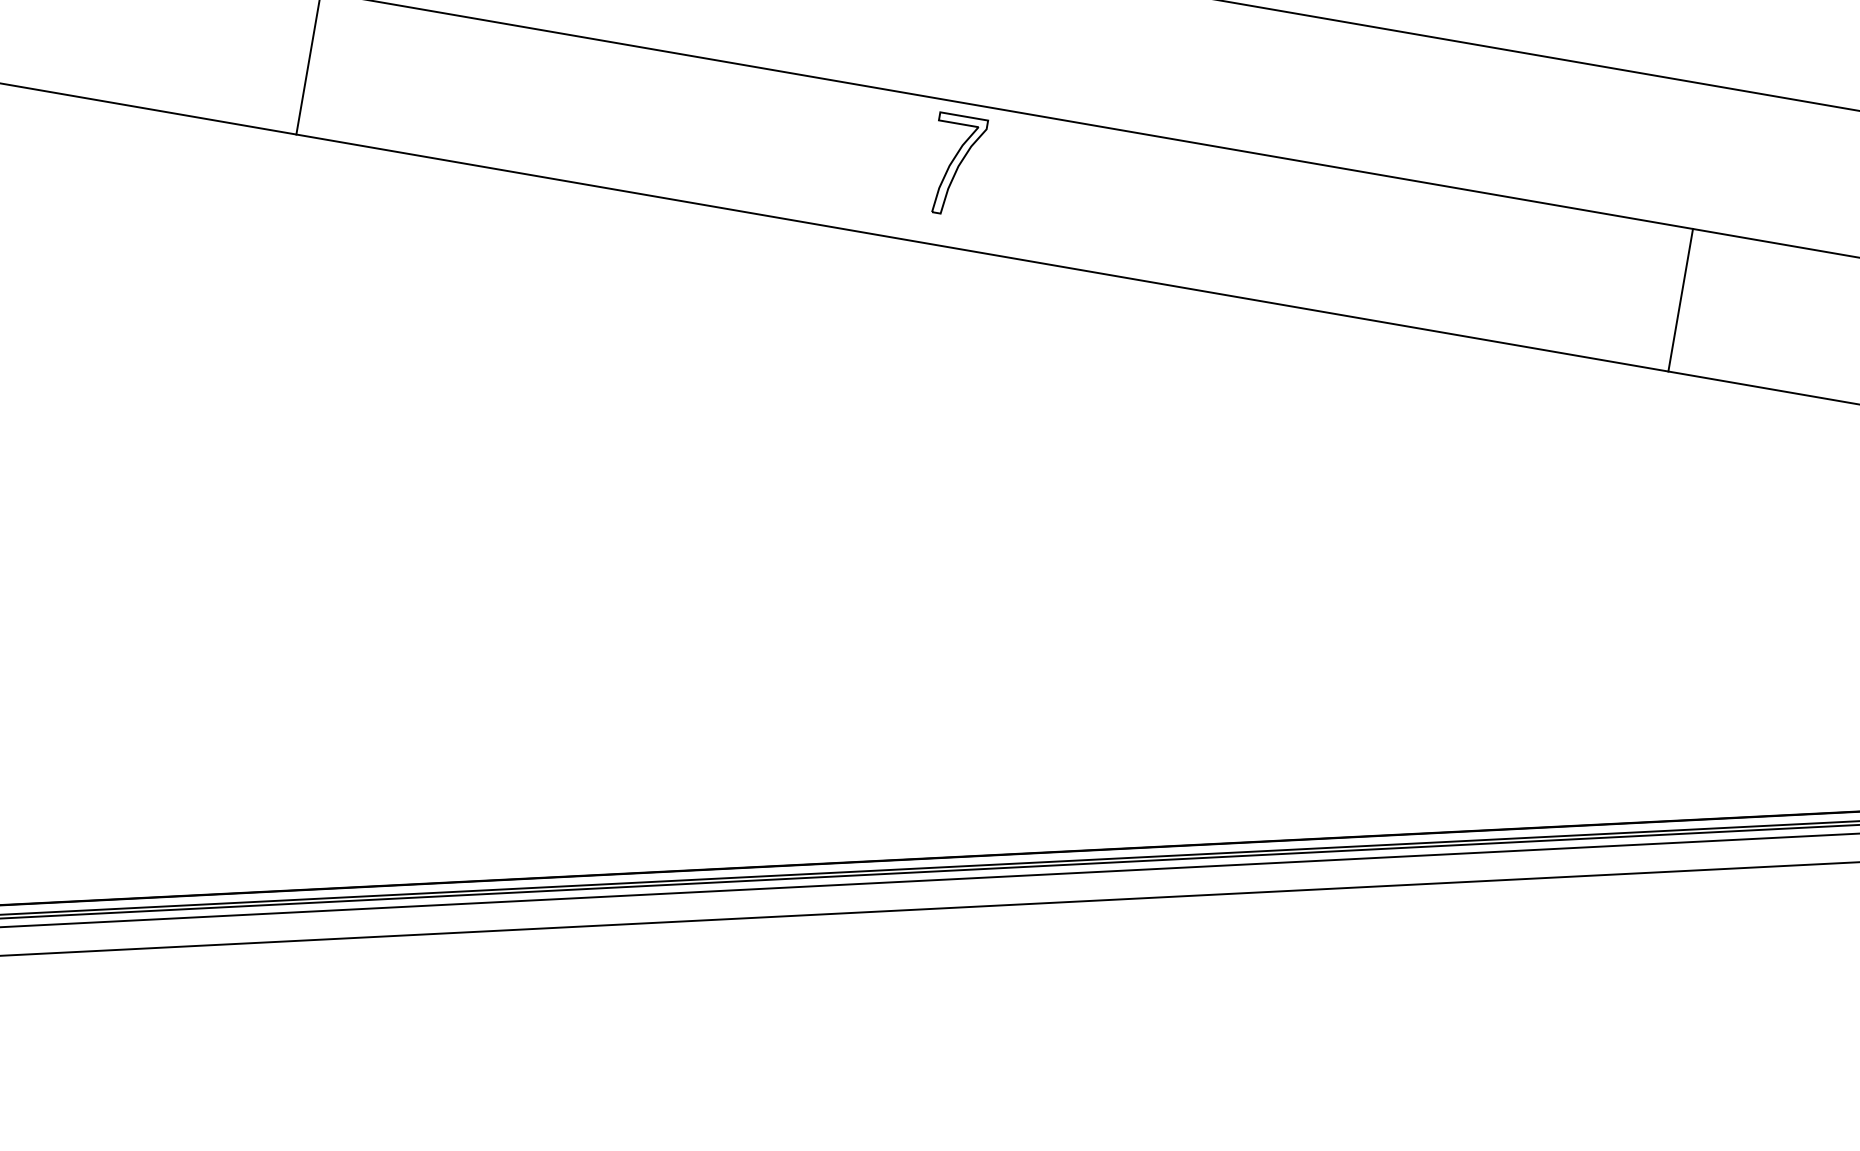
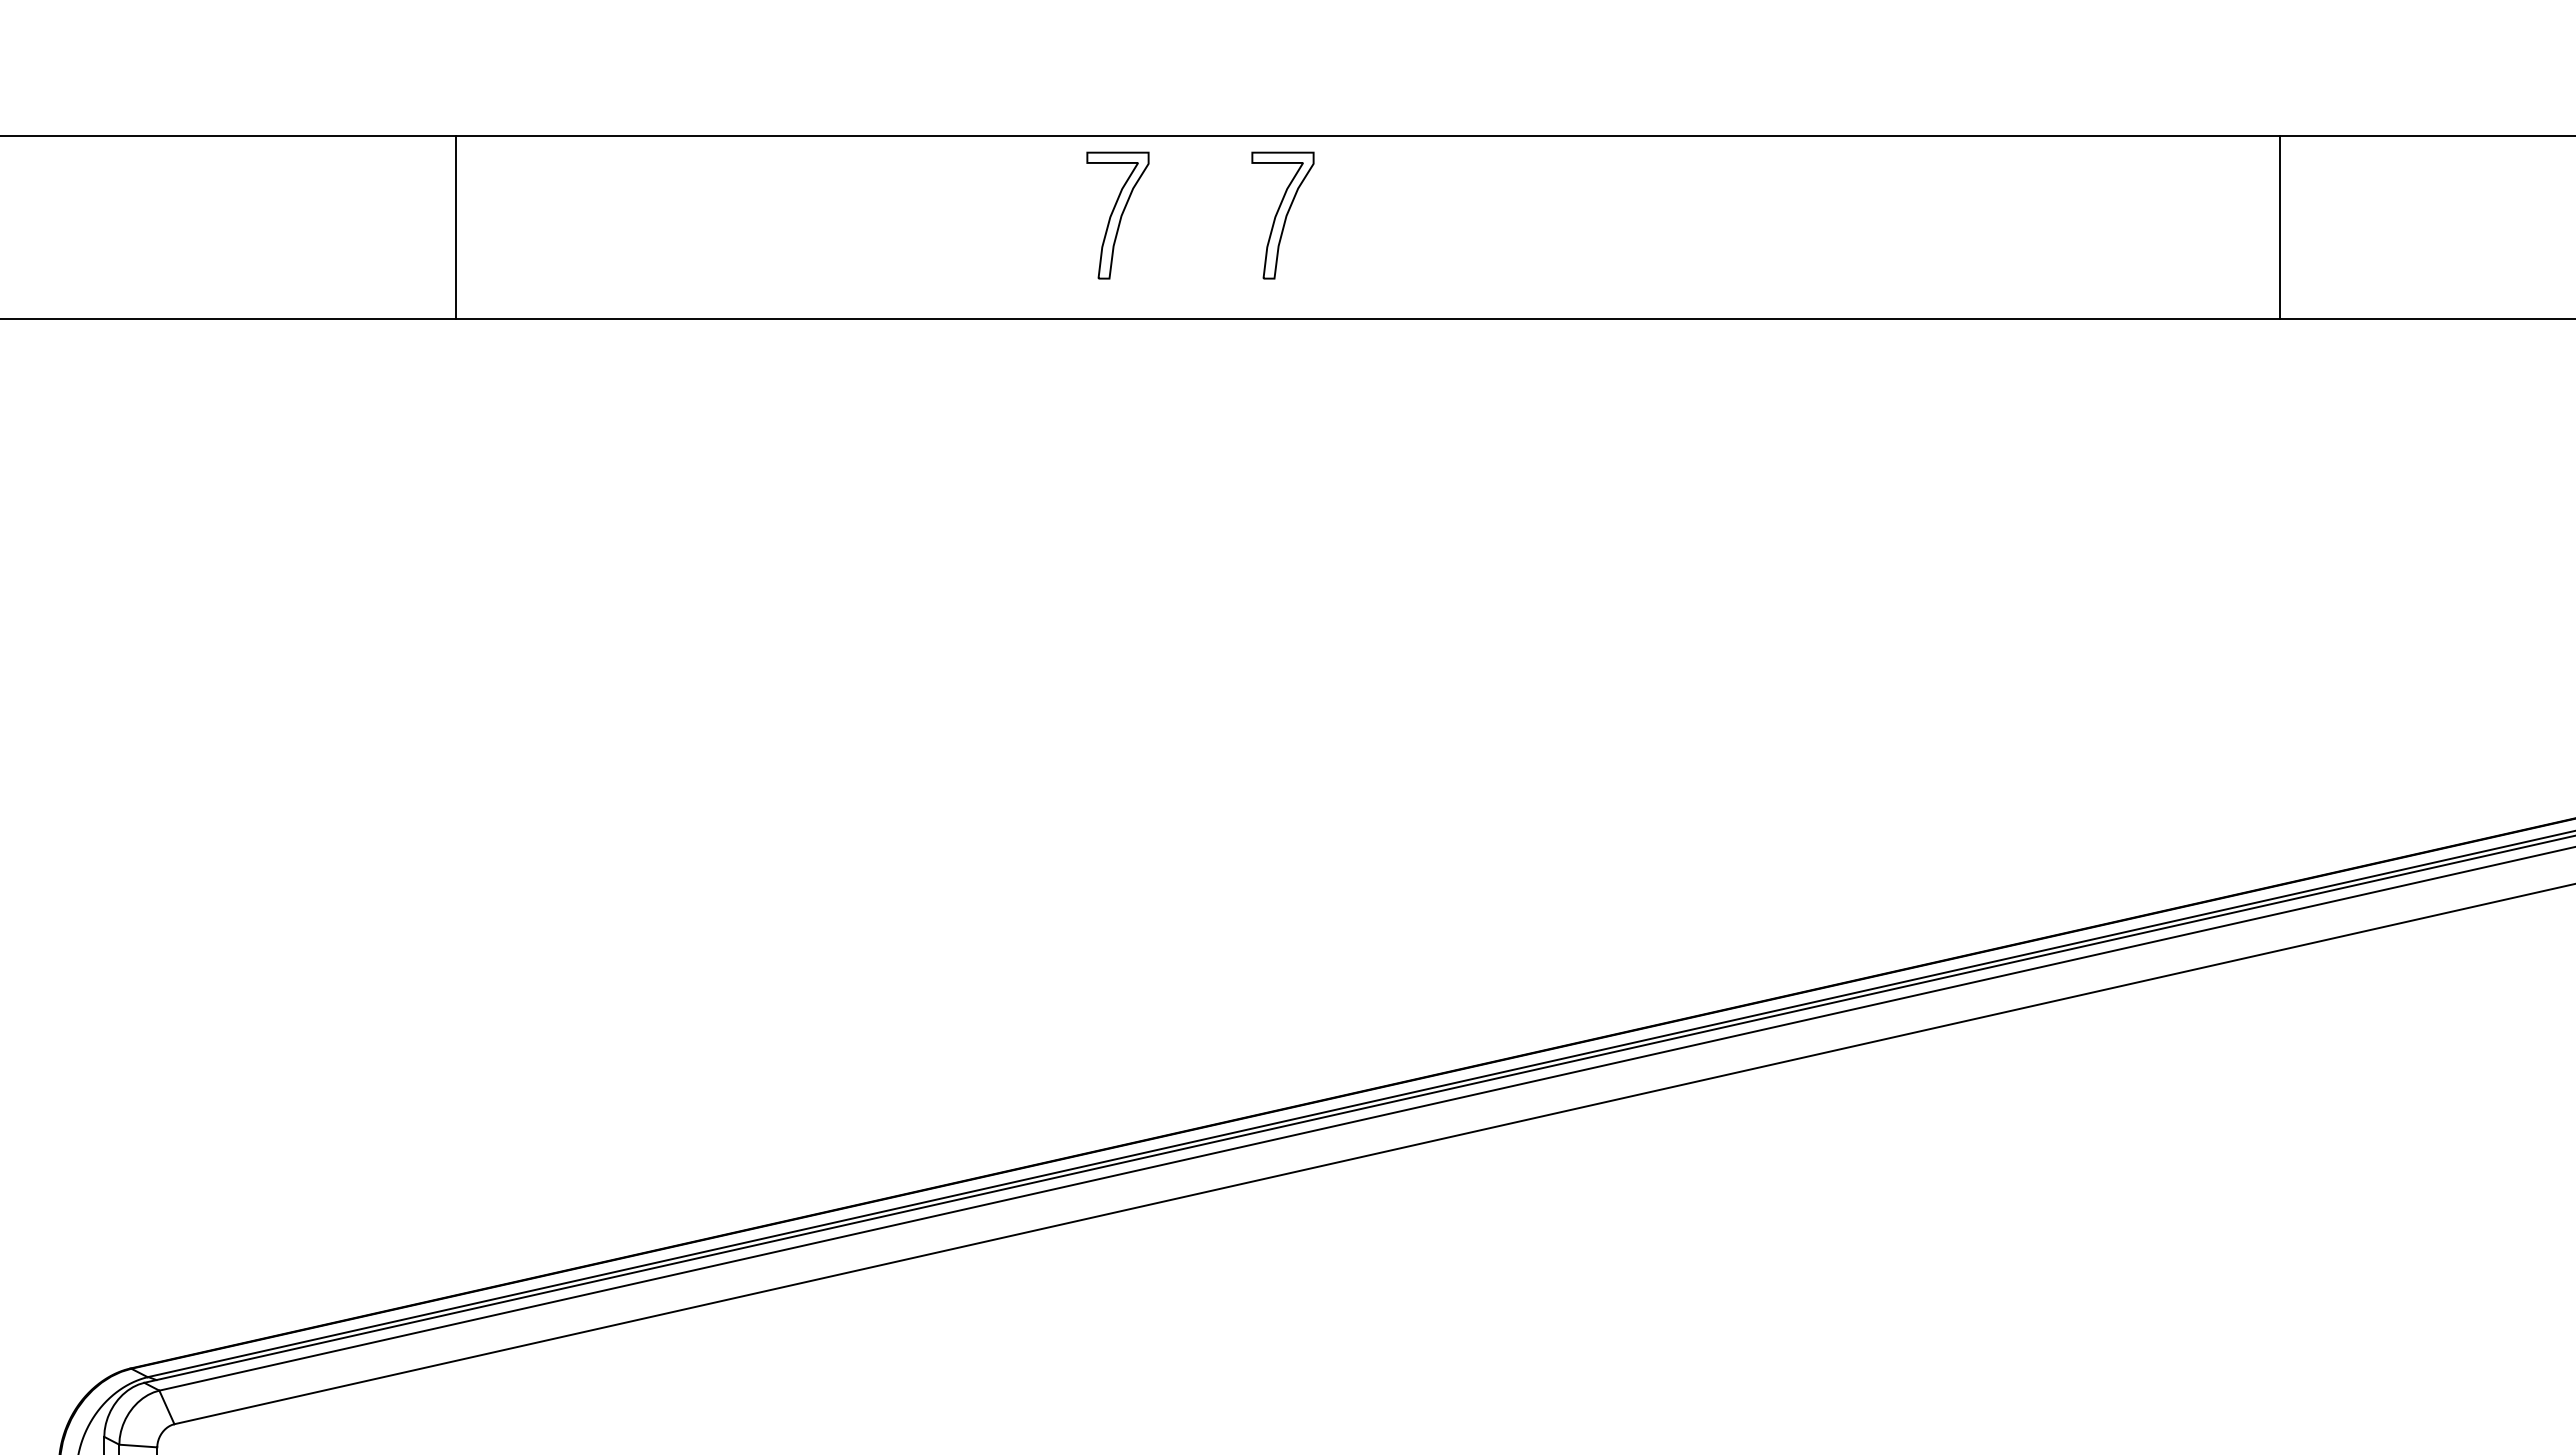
part: (826, 143) -> (1117, 215), added
line: (1680, 300) -> (2279, 227), moved

